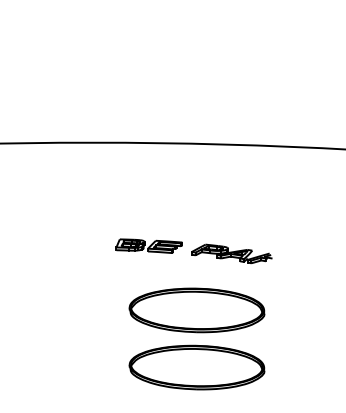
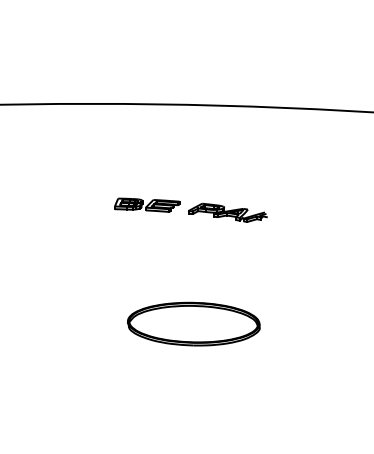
part: (196, 309) -> (193, 267), removed

